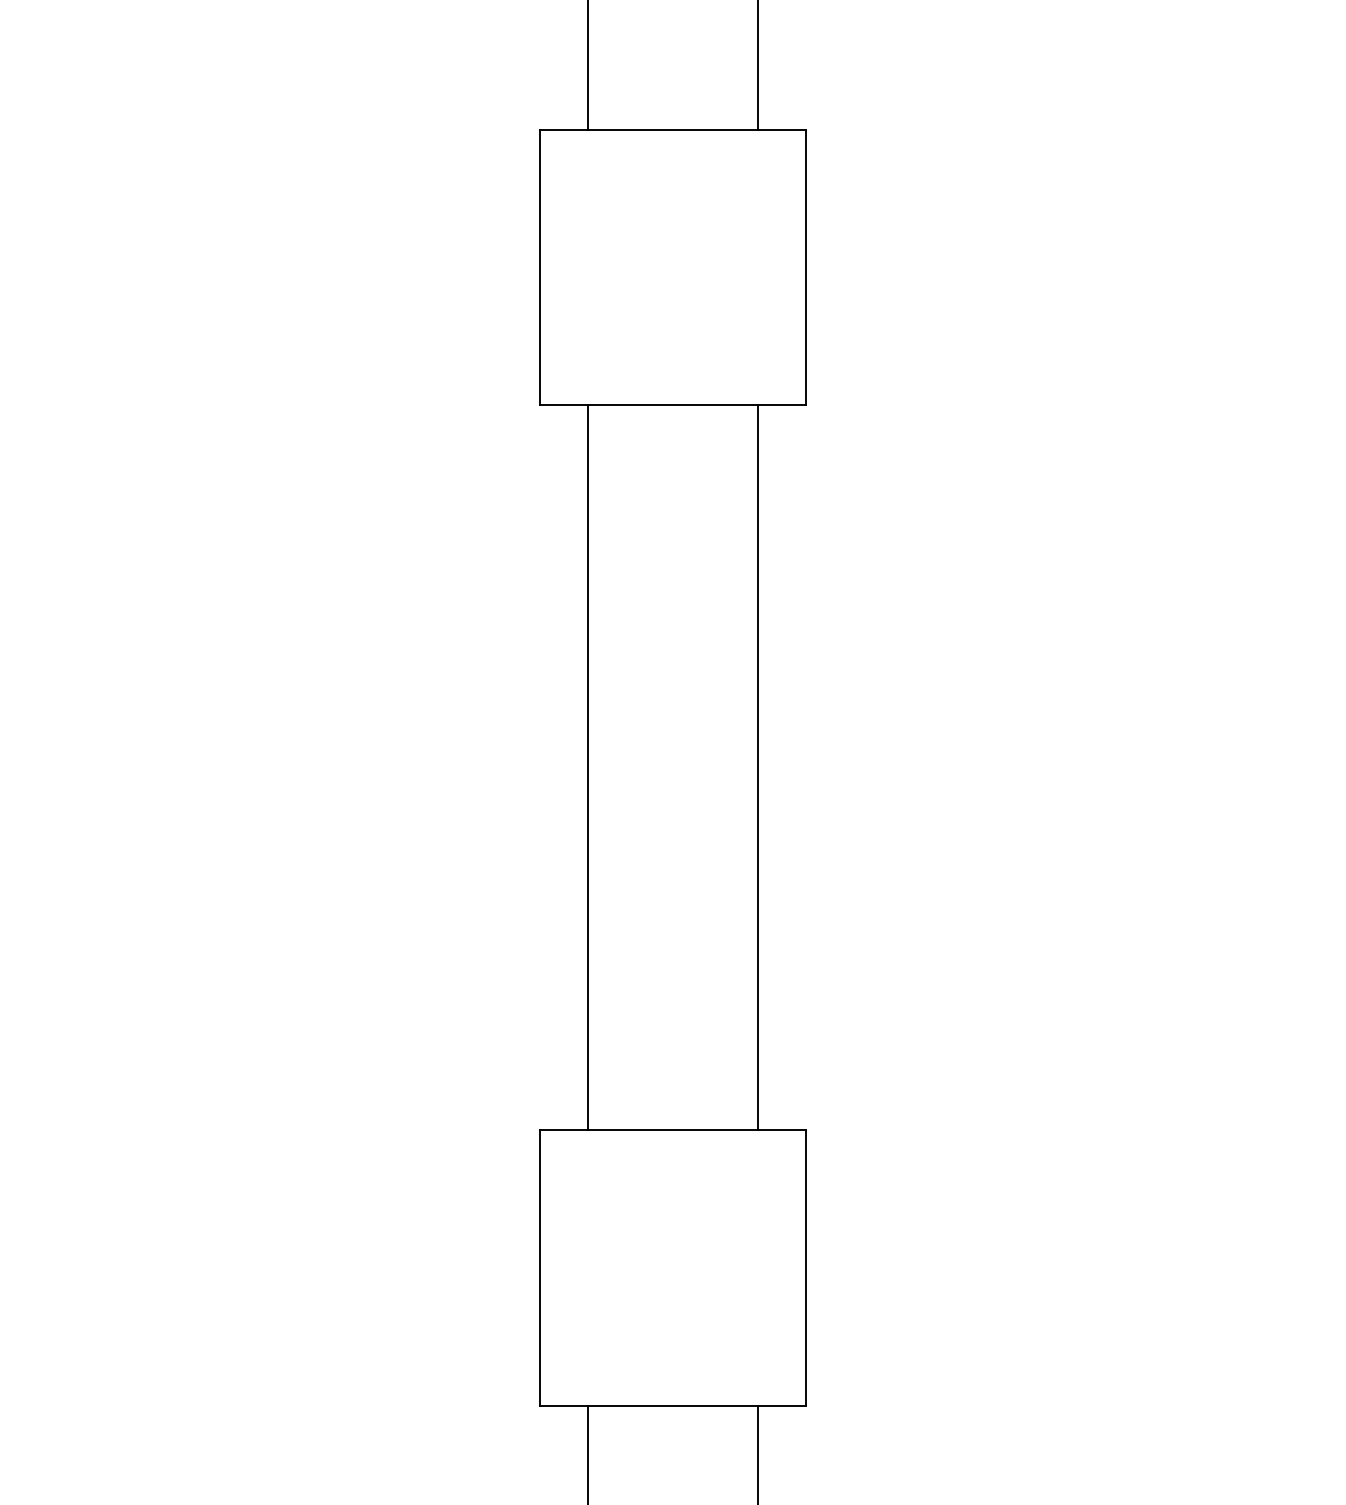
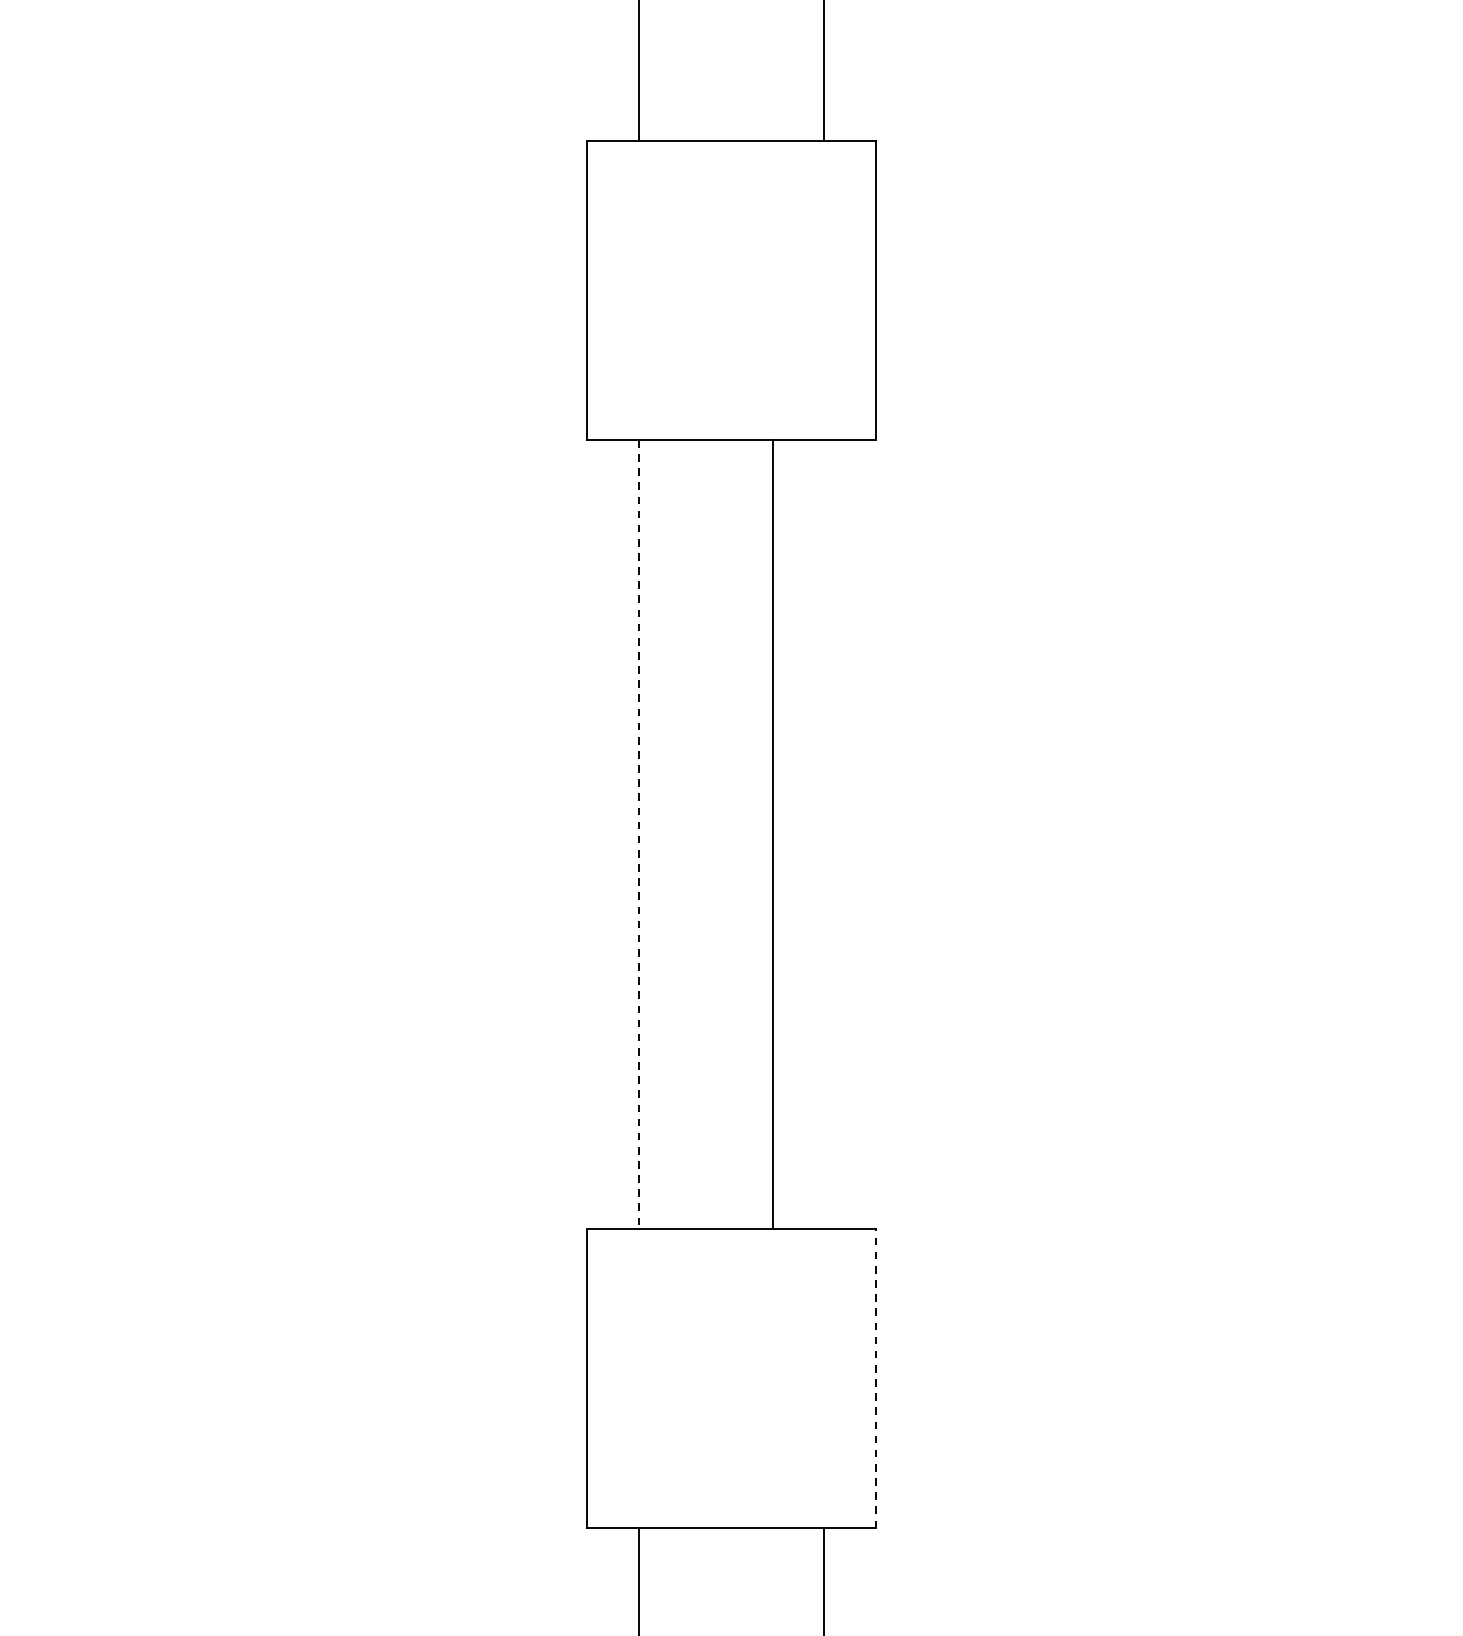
line: (587, 767) -> (638, 834), solid -> dashed
line: (758, 767) -> (773, 834), moved
line: (805, 1268) -> (875, 1378), solid -> dashed

